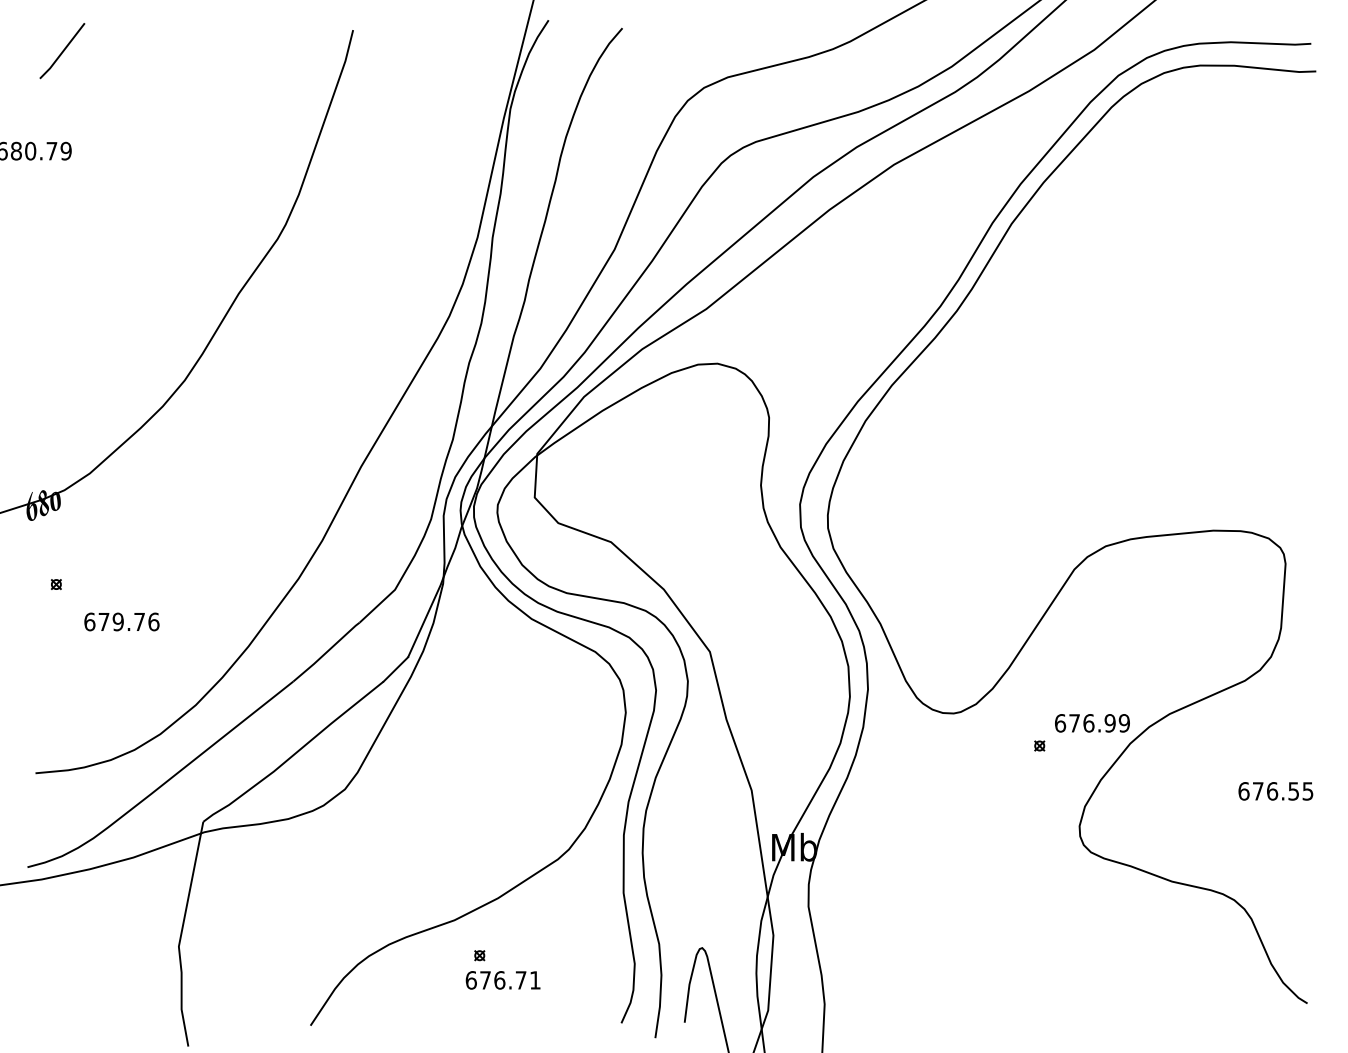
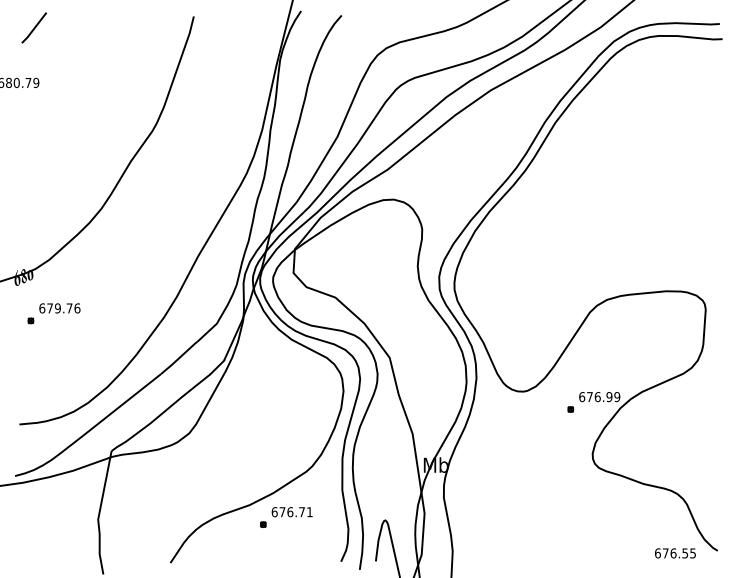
text: (121, 622) -> (59, 308), moved
text: (1276, 791) -> (675, 553), moved
text: (501, 980) -> (291, 512), moved

